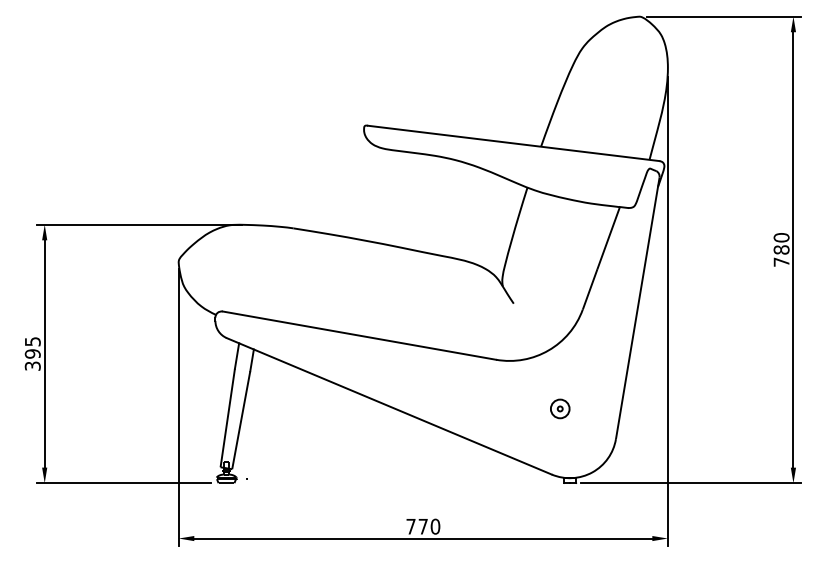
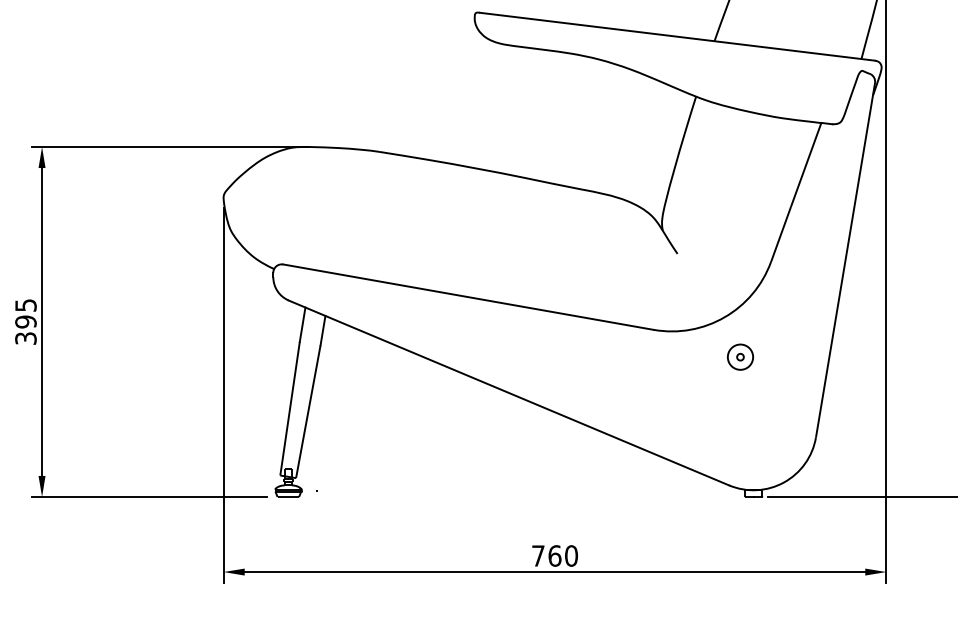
part: (560, 408) -> (740, 356), moved
text: (423, 526) -> (555, 555), 770 -> 760

